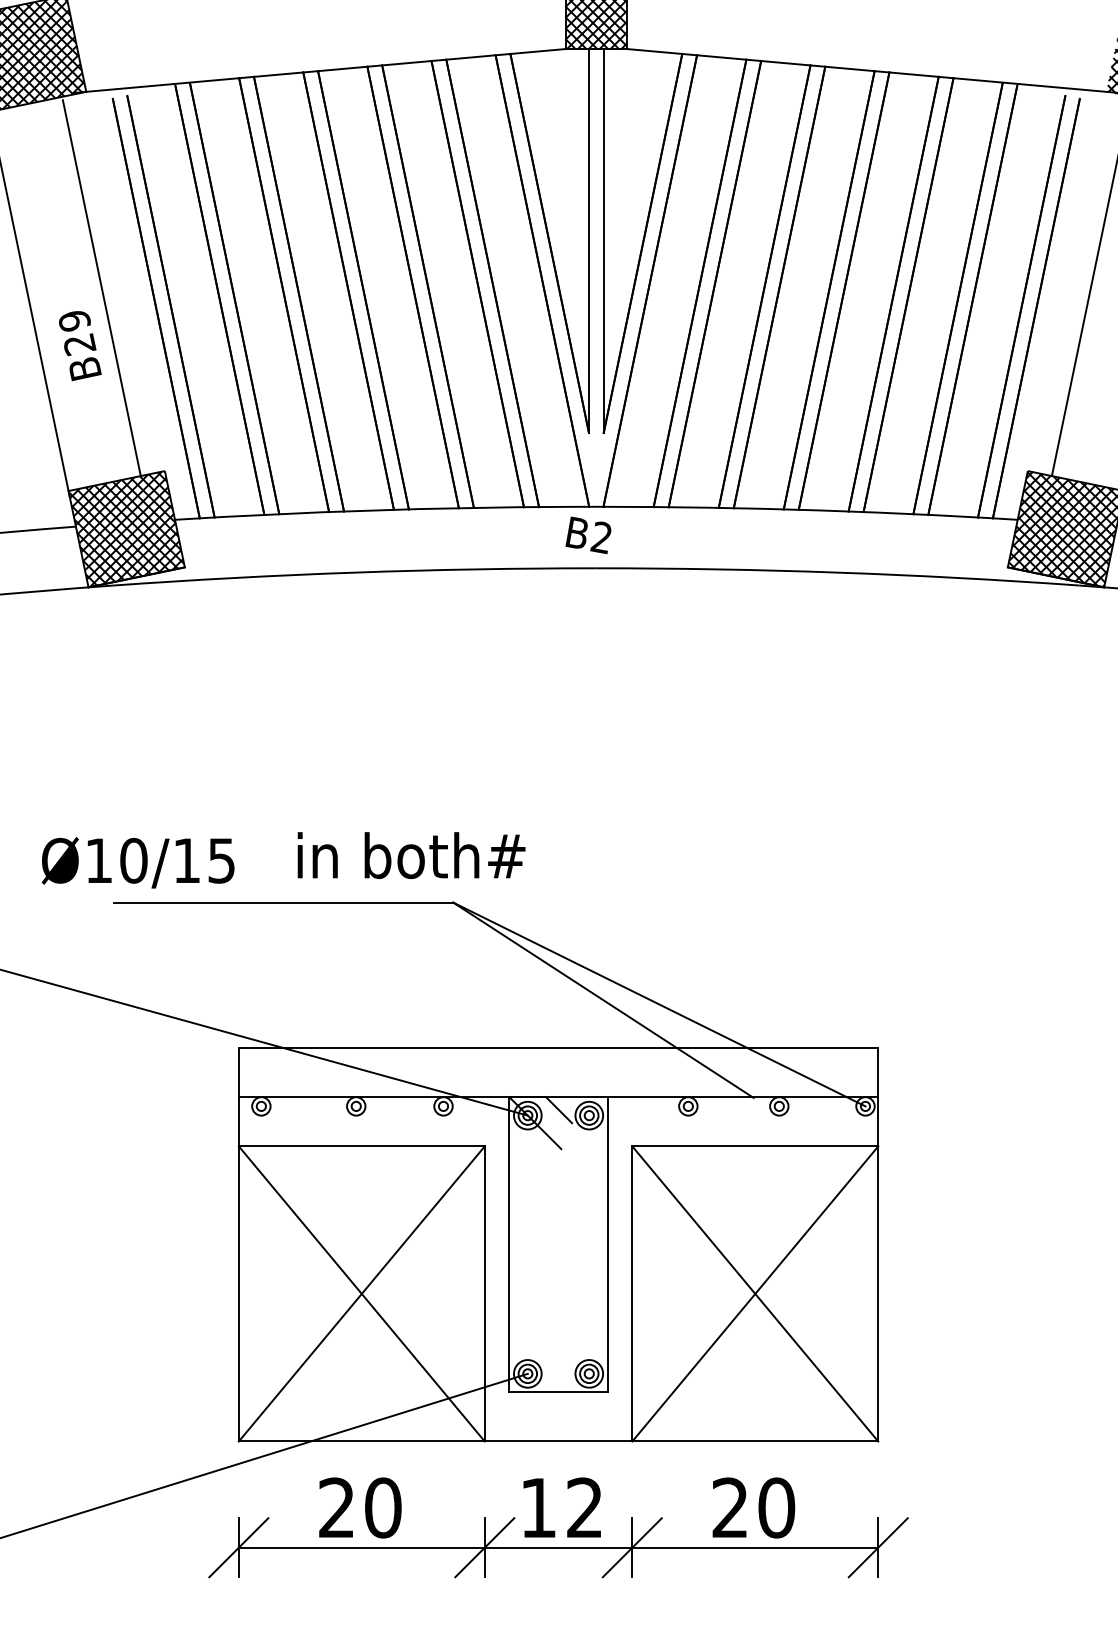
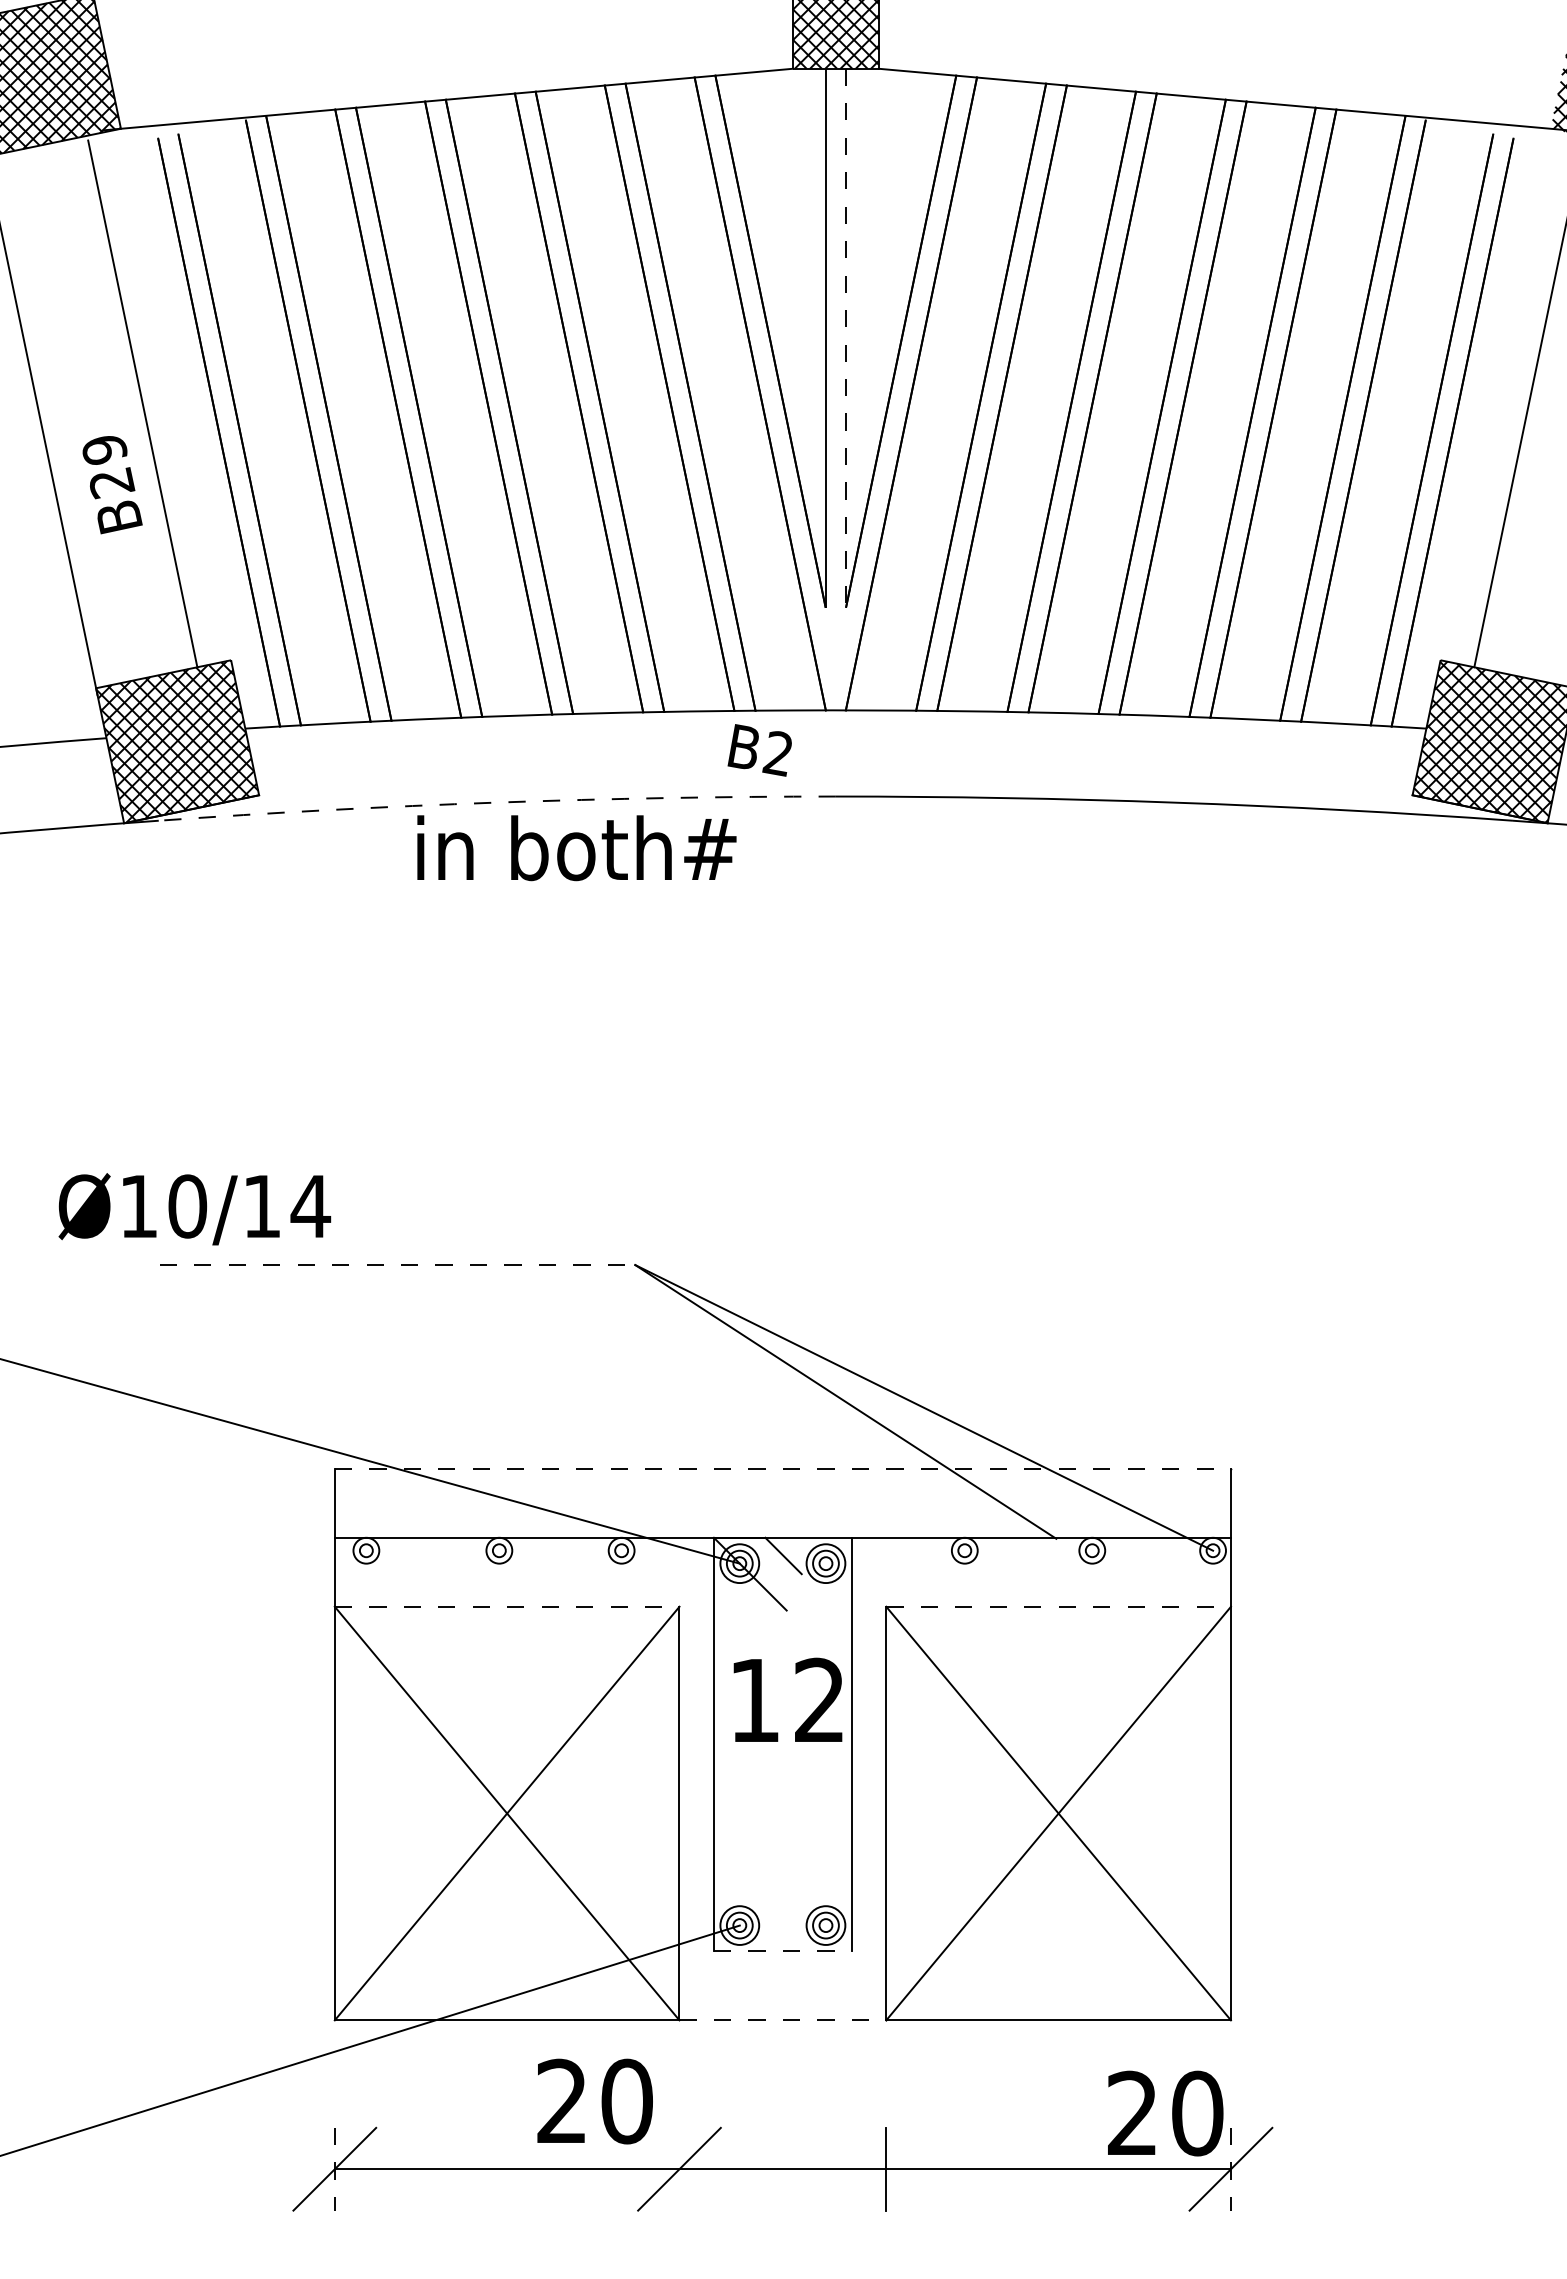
line: (603, 241) -> (846, 338), solid -> dashed
text: (588, 535) -> (759, 750), moved
arc: (354, 572) -> (497, 802), solid -> dashed
text: (411, 855) -> (576, 848), moved
text: (221, 860) -> (310, 1206), Ø10/15 -> Ø10/14
line: (283, 902) -> (397, 1265), solid -> dashed
line: (559, 1047) -> (783, 1468), solid -> dashed
line: (362, 1146) -> (507, 1606), solid -> dashed
line: (755, 1146) -> (1059, 1606), solid -> dashed
line: (558, 1392) -> (782, 1951), solid -> dashed
line: (559, 1441) -> (783, 2020), solid -> dashed
text: (359, 1507) -> (594, 2101), moved
text: (561, 1507) -> (787, 1699), moved
text: (753, 1507) -> (1165, 2113), moved
line: (238, 1547) -> (334, 2169), solid -> dashed
line: (484, 1547) -> (679, 2168), removed
line: (631, 1547) -> (885, 2168), removed
line: (877, 1547) -> (1230, 2169), solid -> dashed

